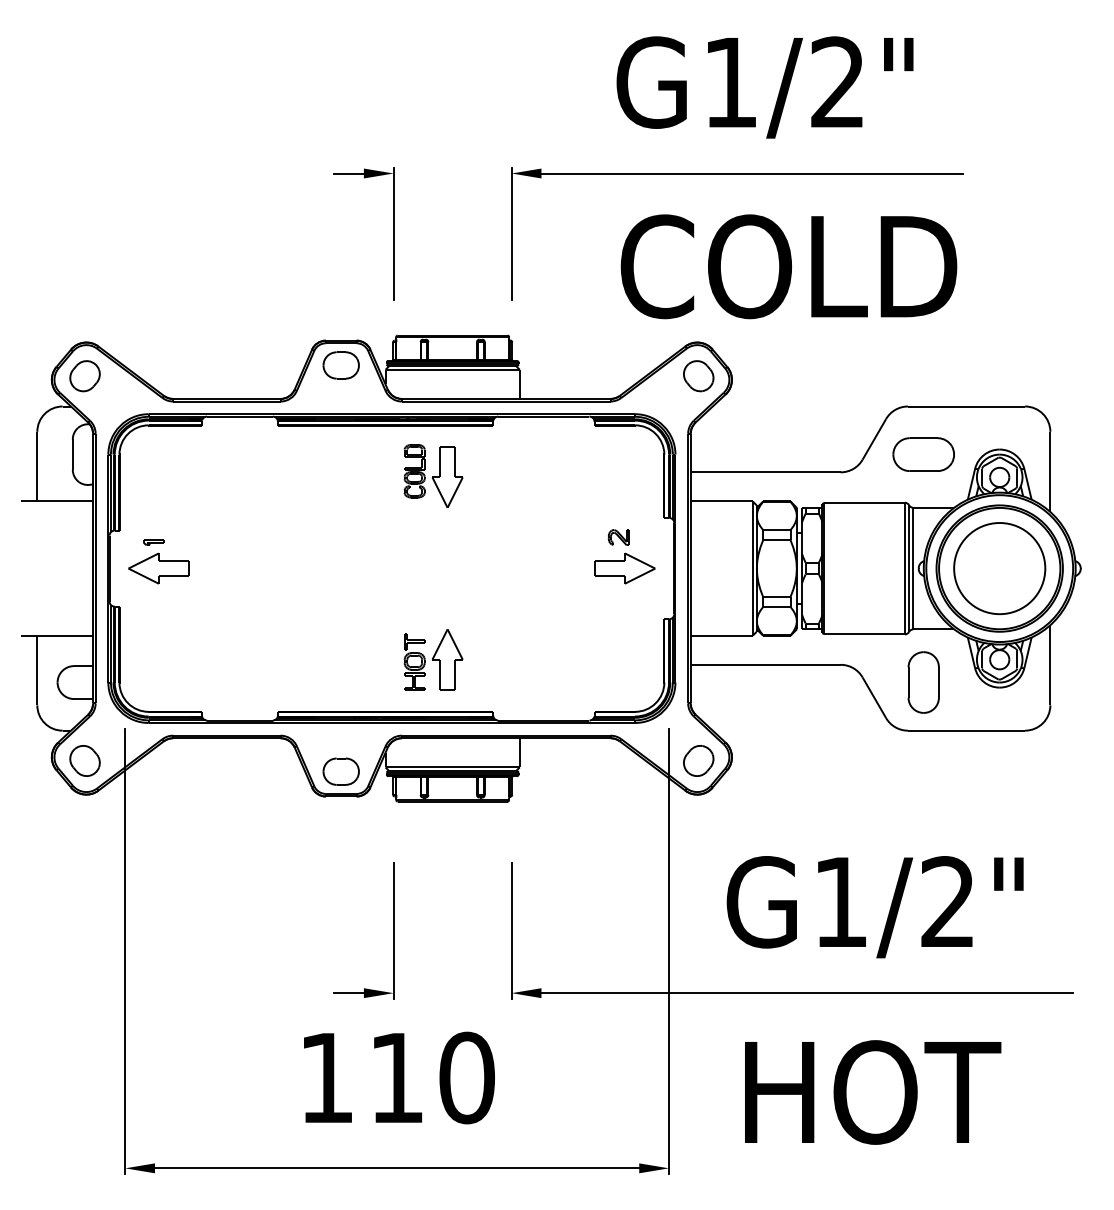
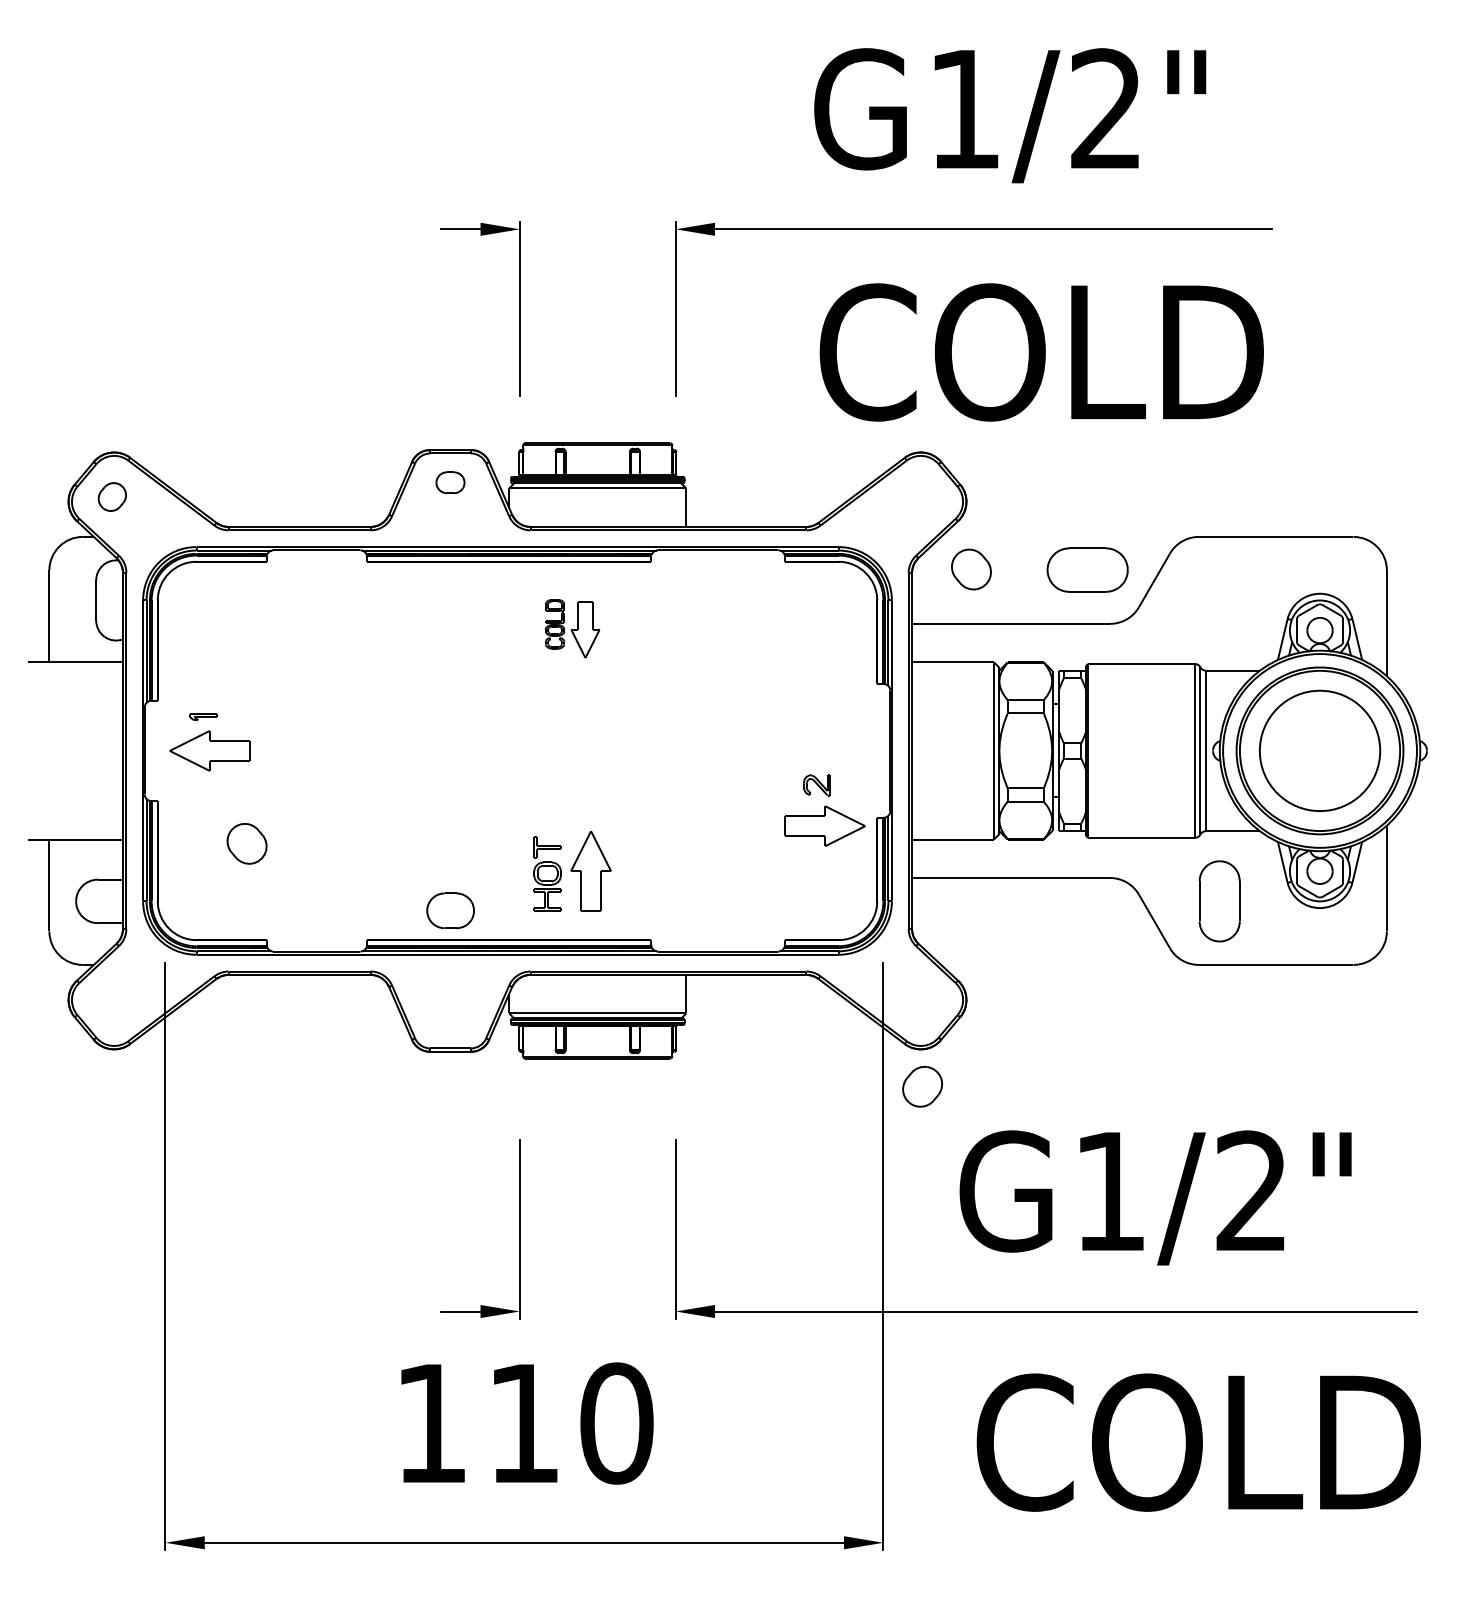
part: (340, 365) -> (449, 482), size x0.6
part: (84, 376) -> (111, 497), size x0.7
part: (698, 376) -> (971, 569), moved
part: (923, 454) -> (1087, 569), moved
part: (433, 475) -> (572, 628), size x0.7
part: (624, 556) -> (824, 810), moved
part: (84, 760) -> (246, 843), moved
part: (698, 760) -> (922, 1086), moved
part: (340, 771) -> (449, 910), moved
text: (907, 1092) -> (1198, 1442), HOT -> COLD

